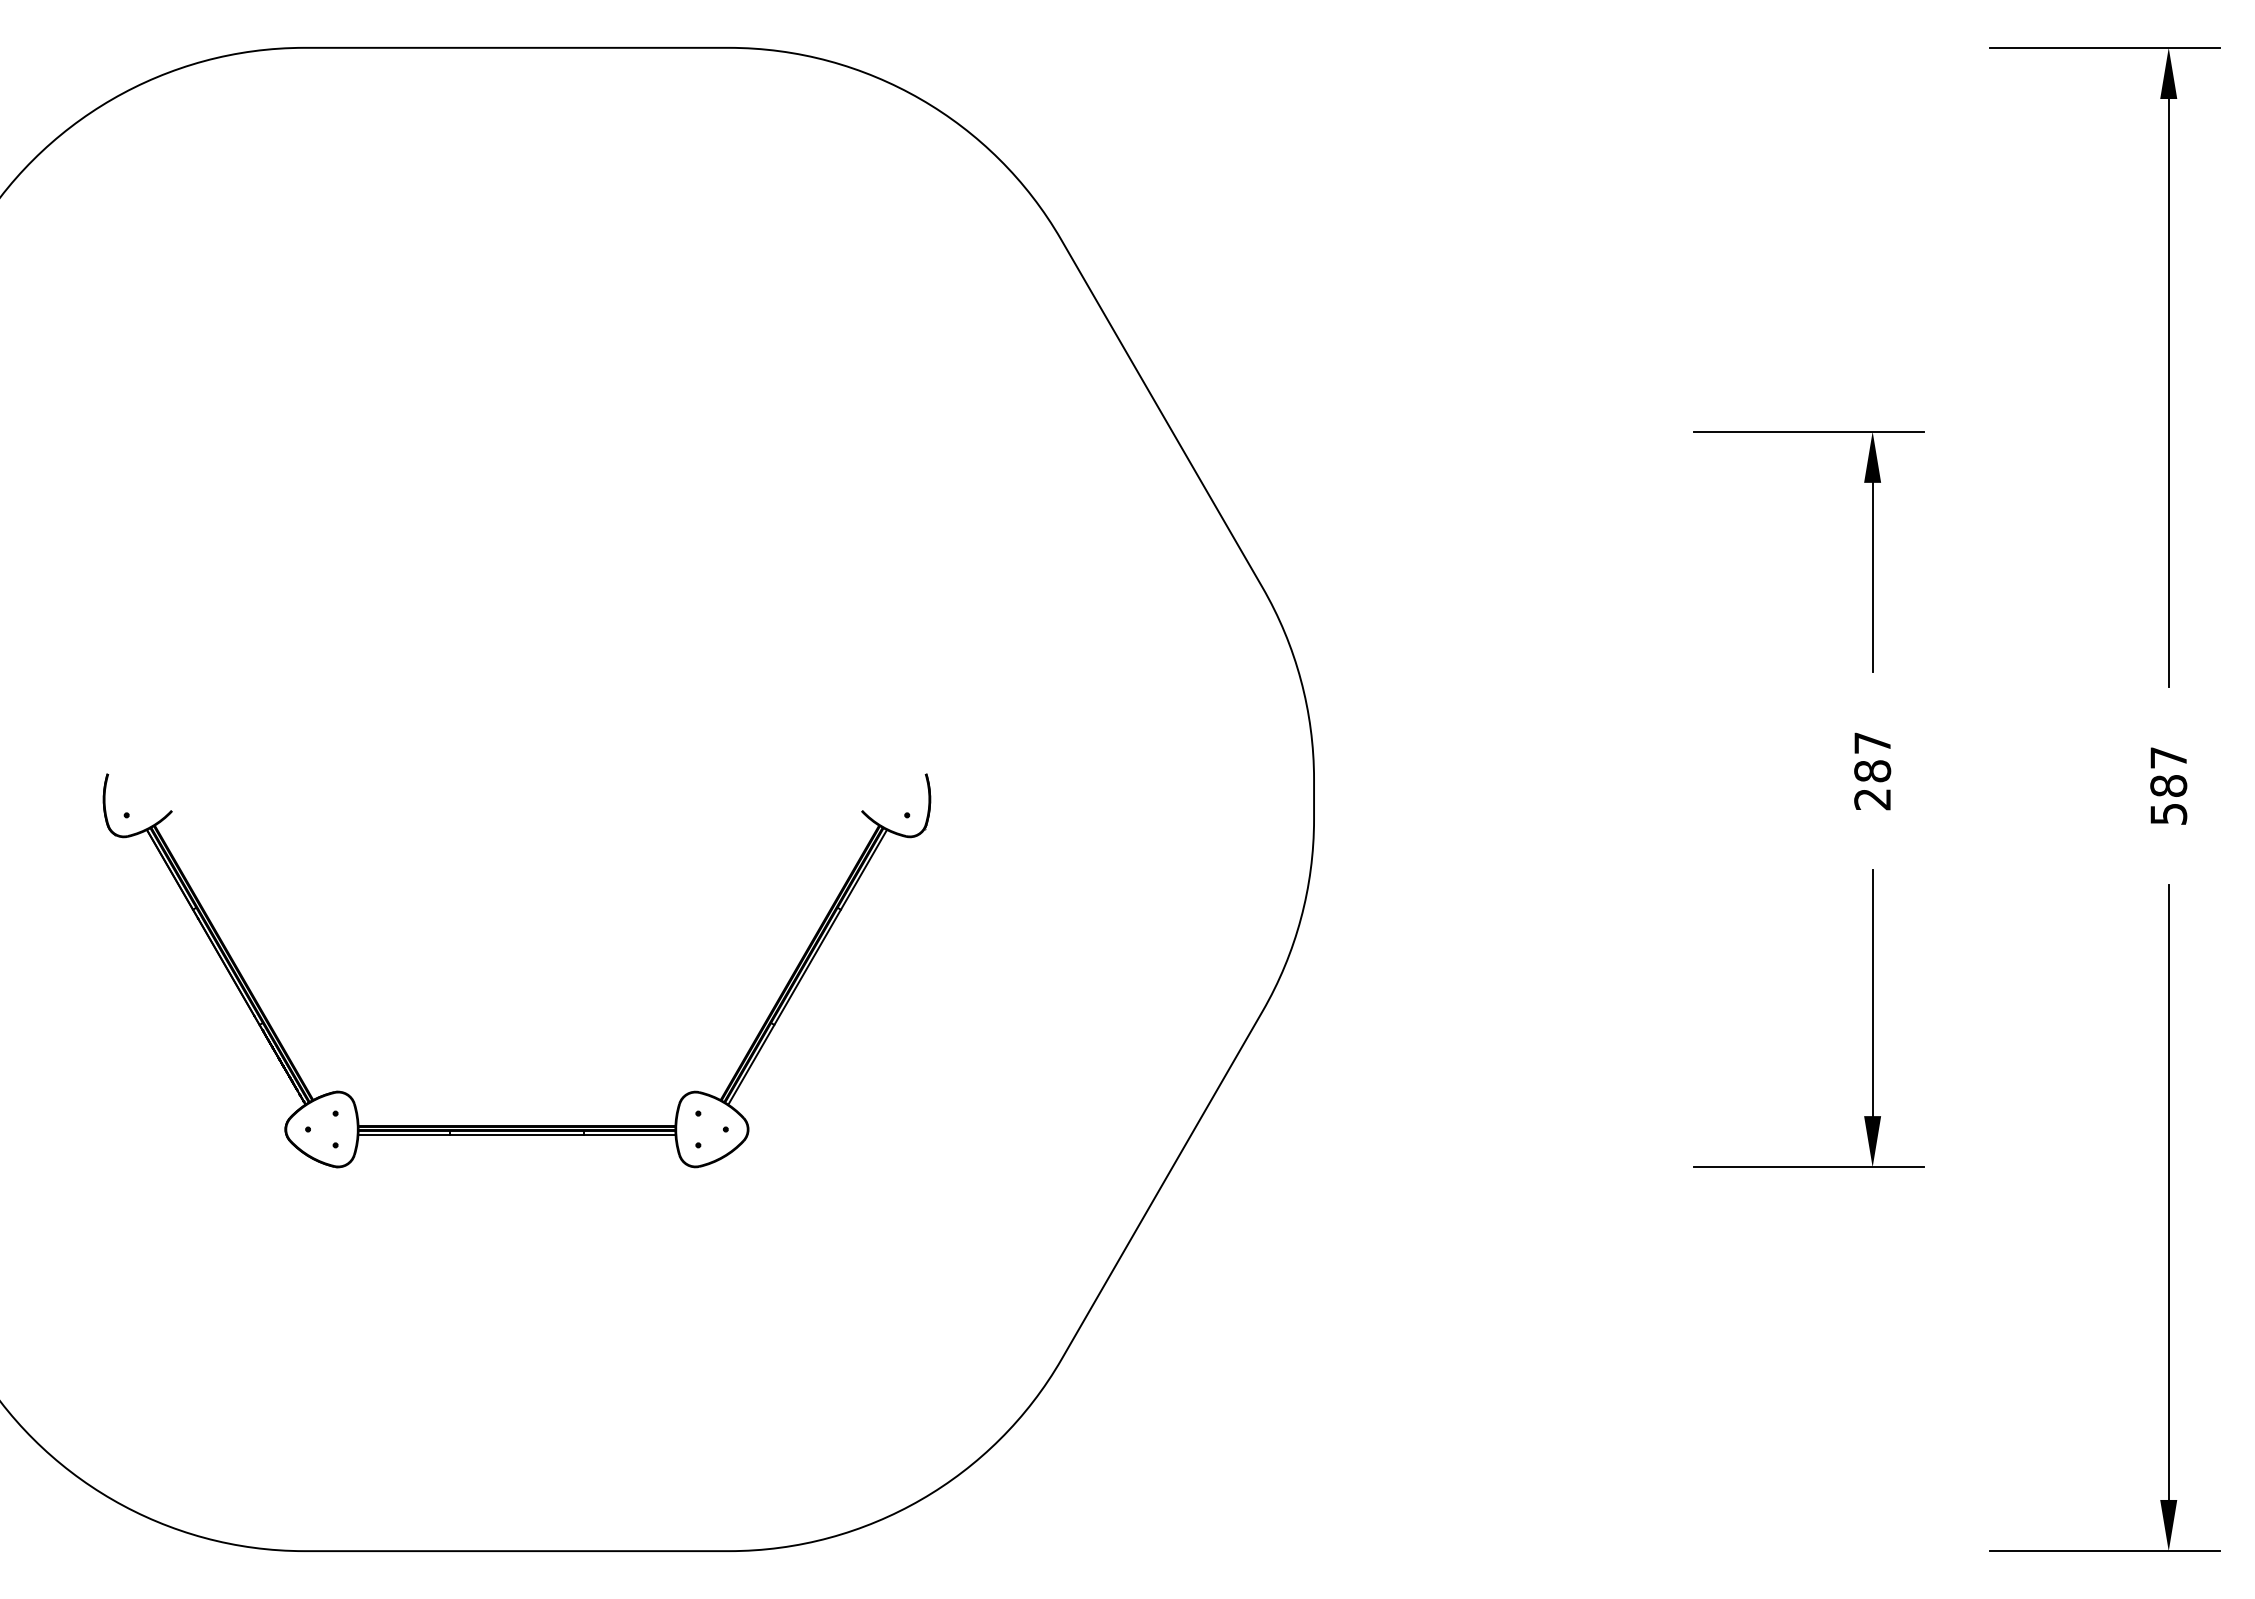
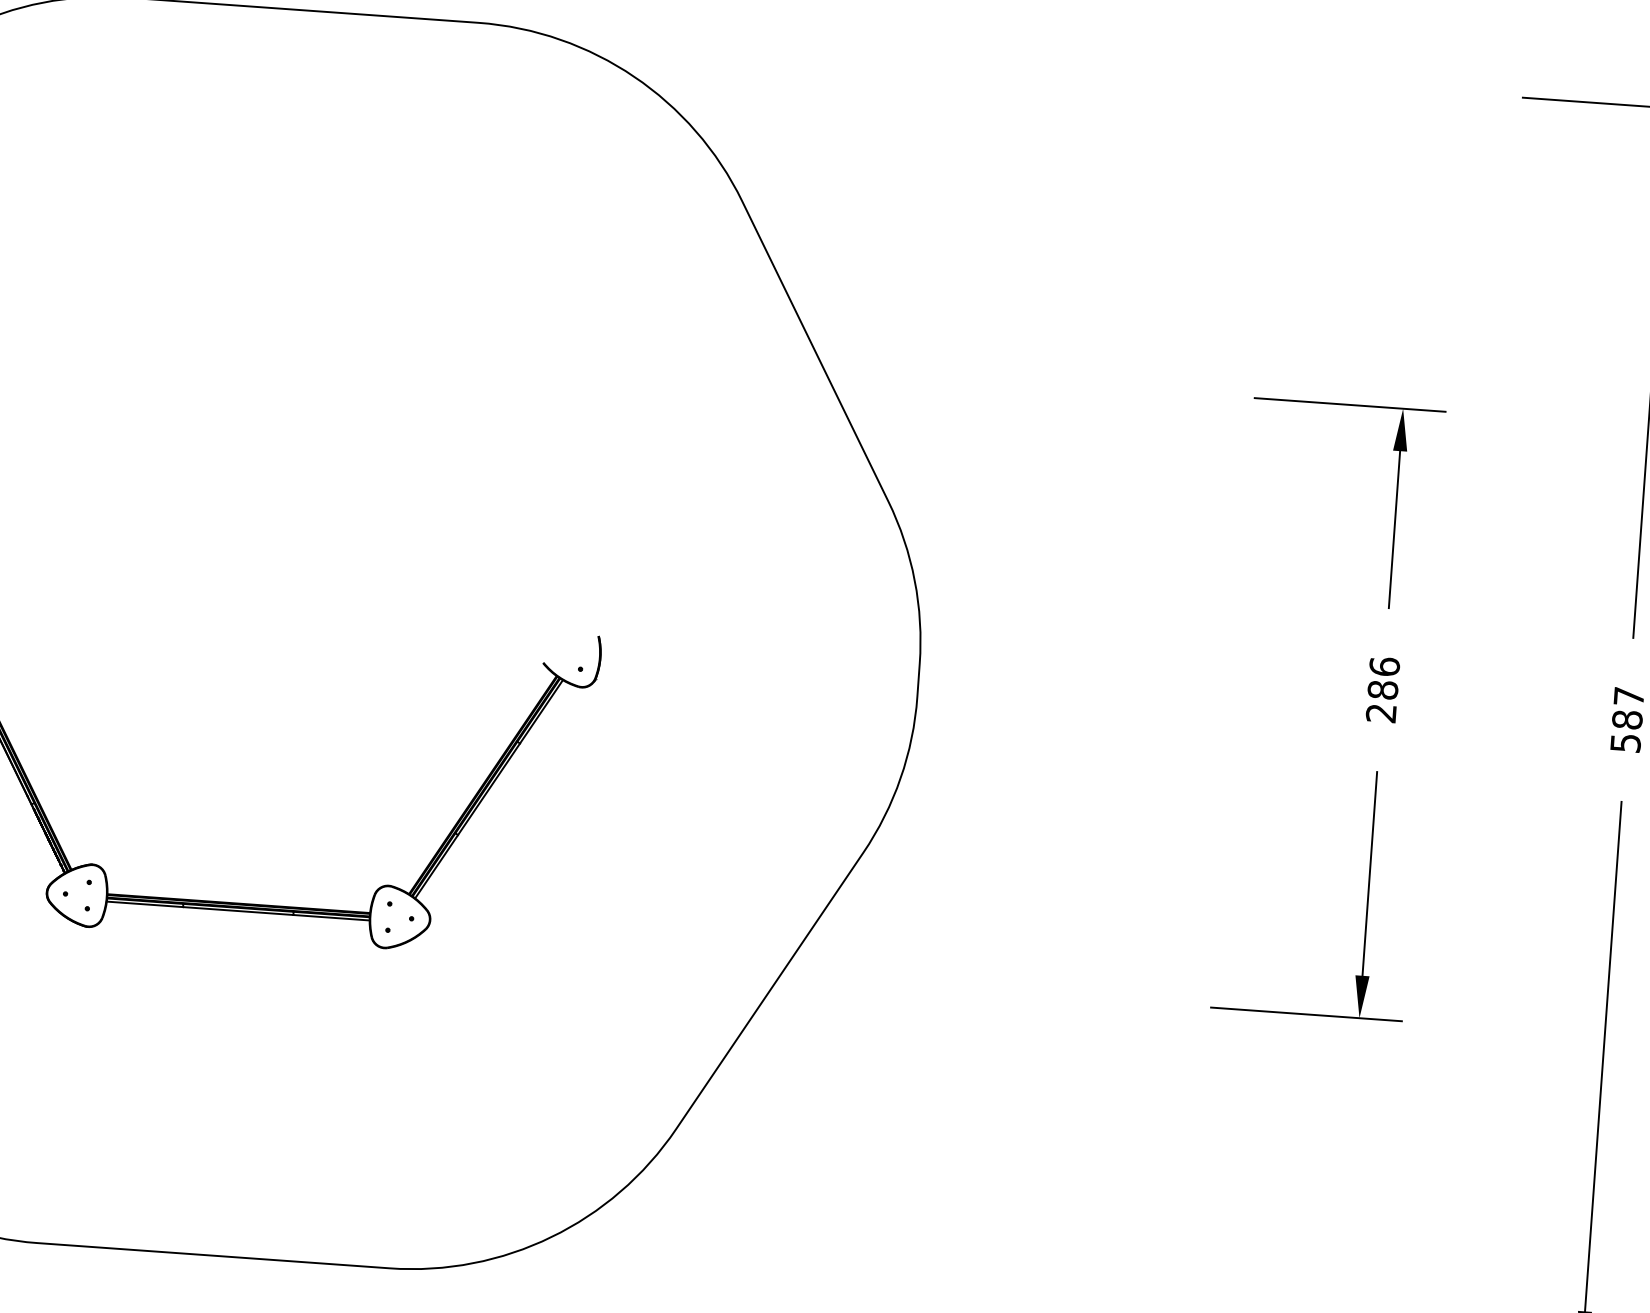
text: (1872, 742) -> (1384, 666), 287 -> 286

